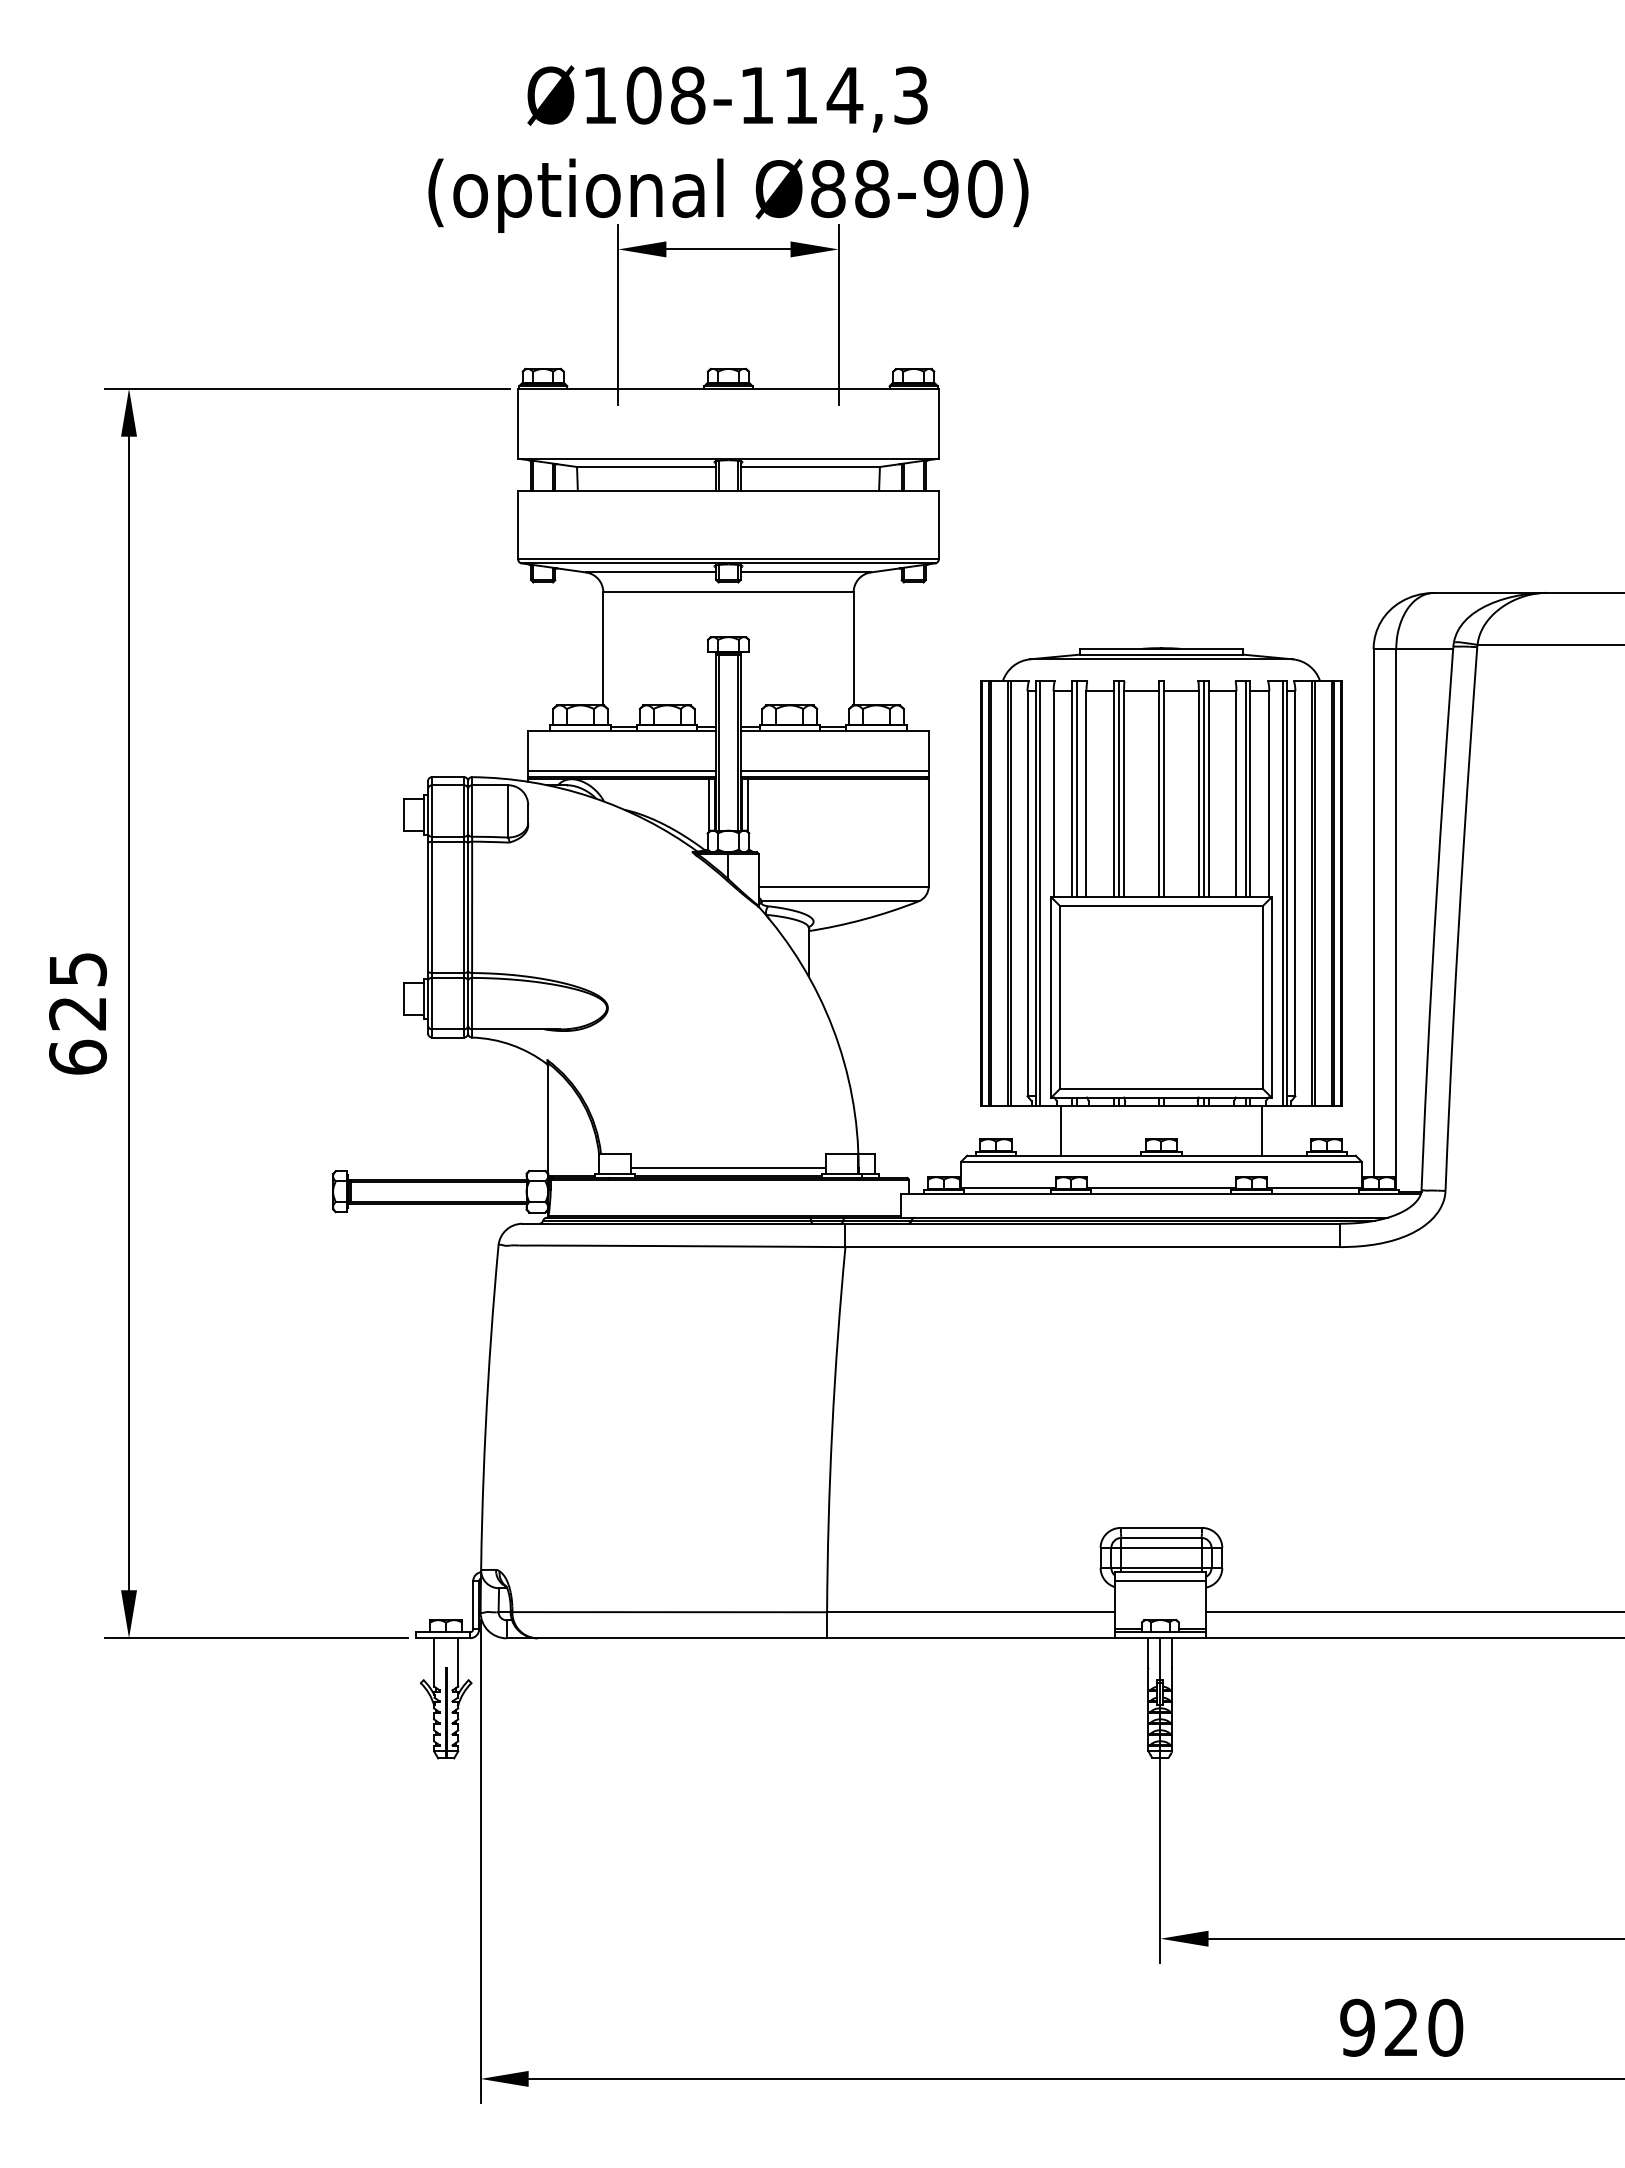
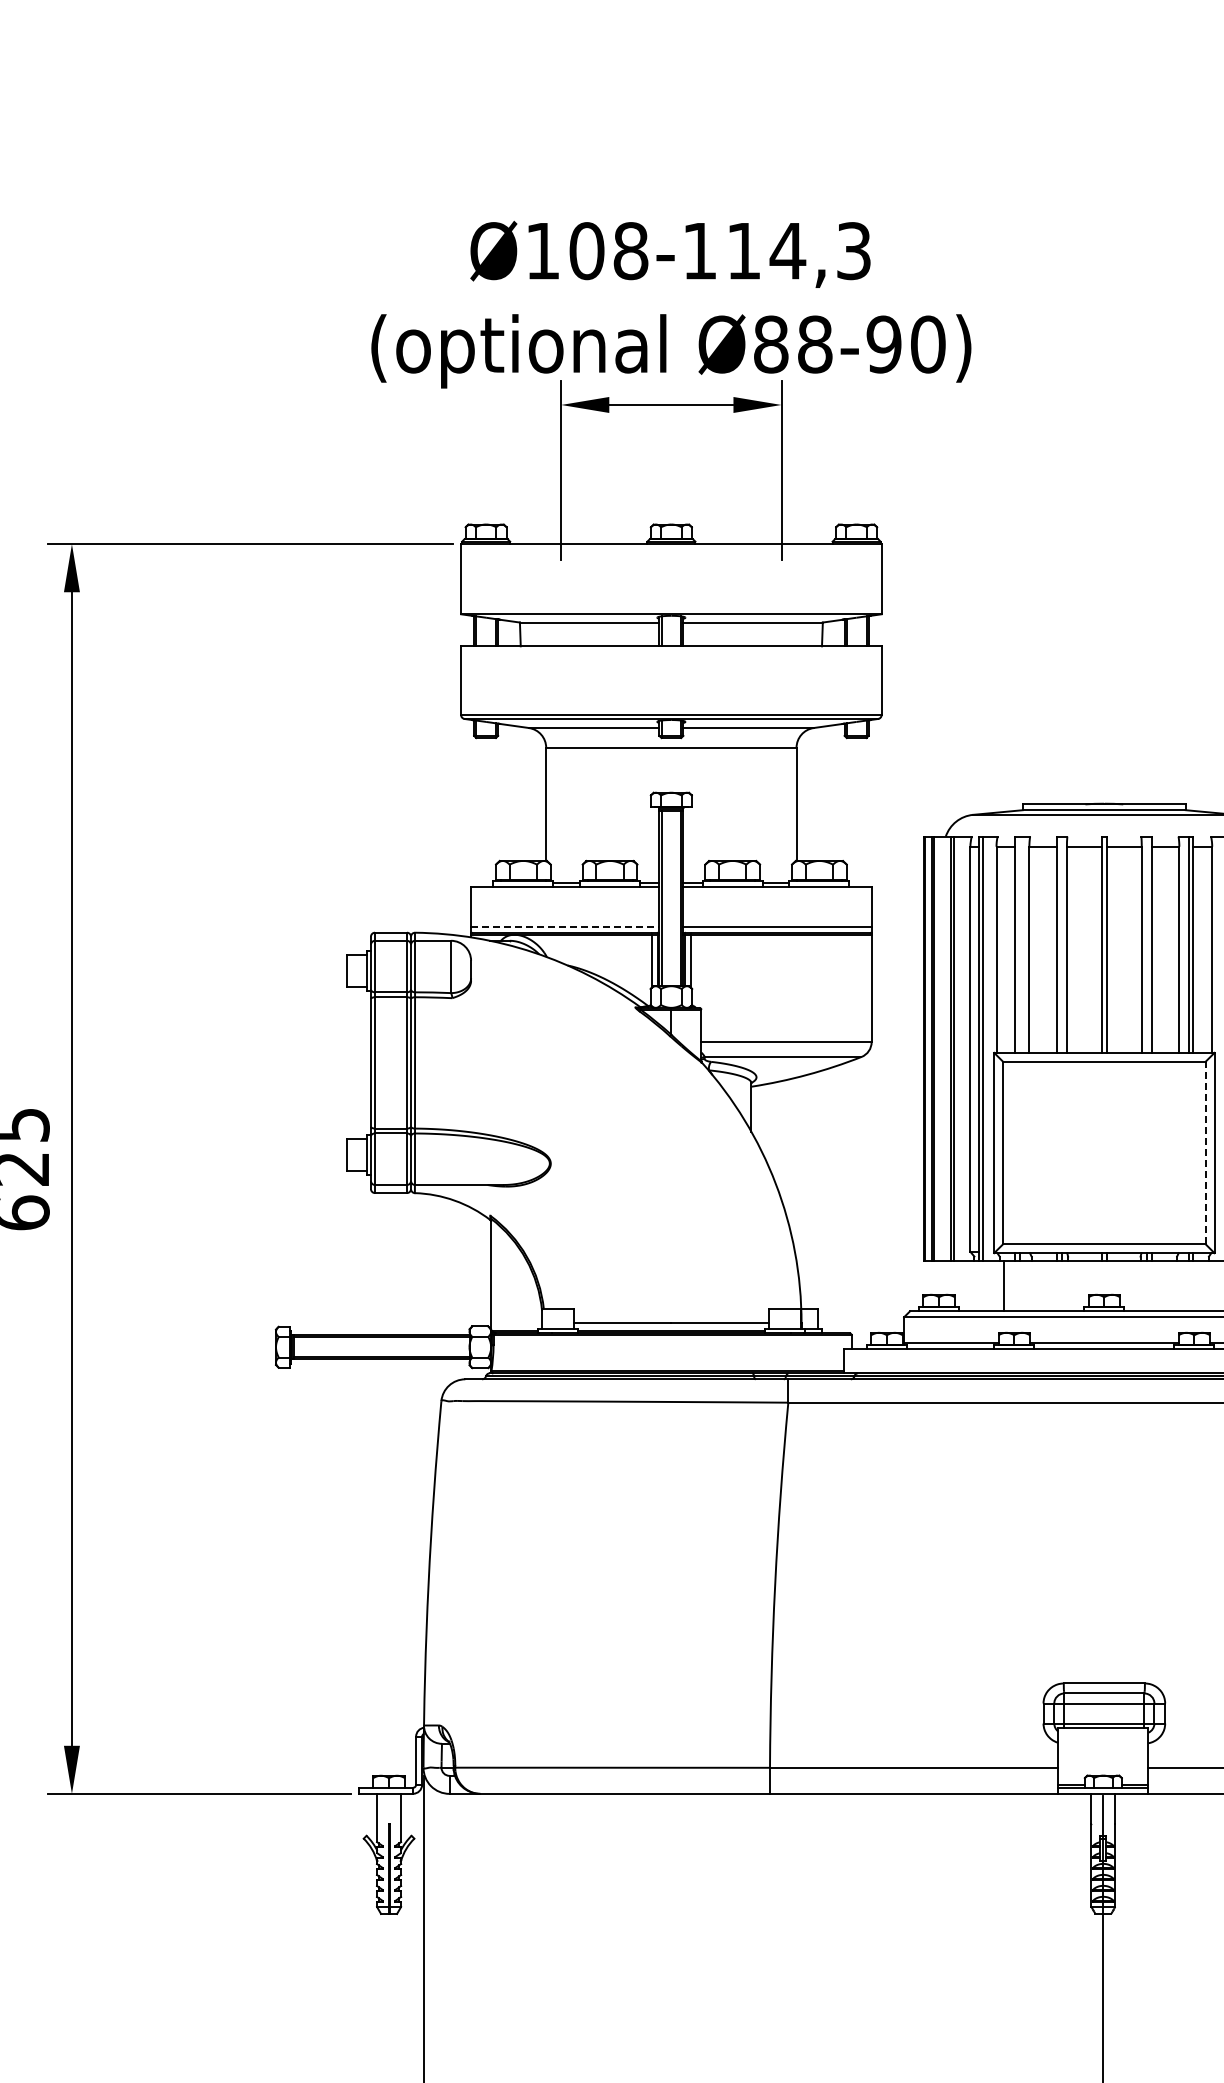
line: (622, 771) -> (565, 927), solid -> dashed
line: (1076, 789) -> (1019, 945), removed
line: (1119, 789) -> (1062, 945), removed
line: (1203, 789) -> (1146, 945), removed
line: (1262, 996) -> (1205, 1152), solid -> dashed
line: (1261, 1130) -> (1204, 1286), removed
line: (1160, 1580) -> (1103, 1736), removed

